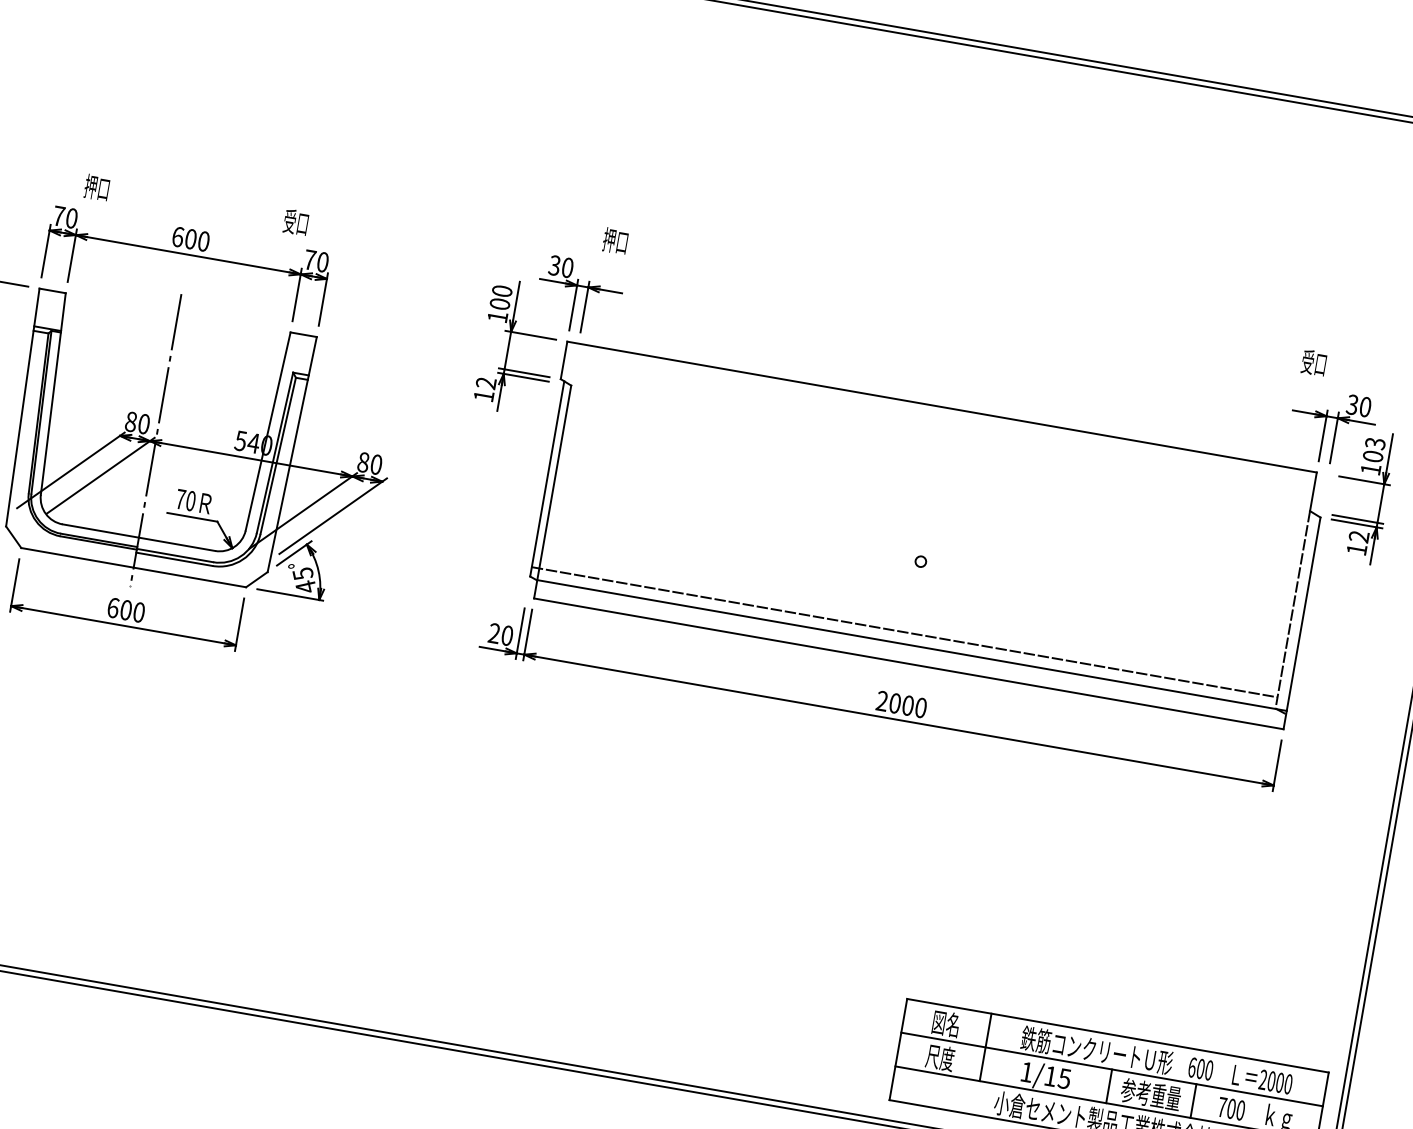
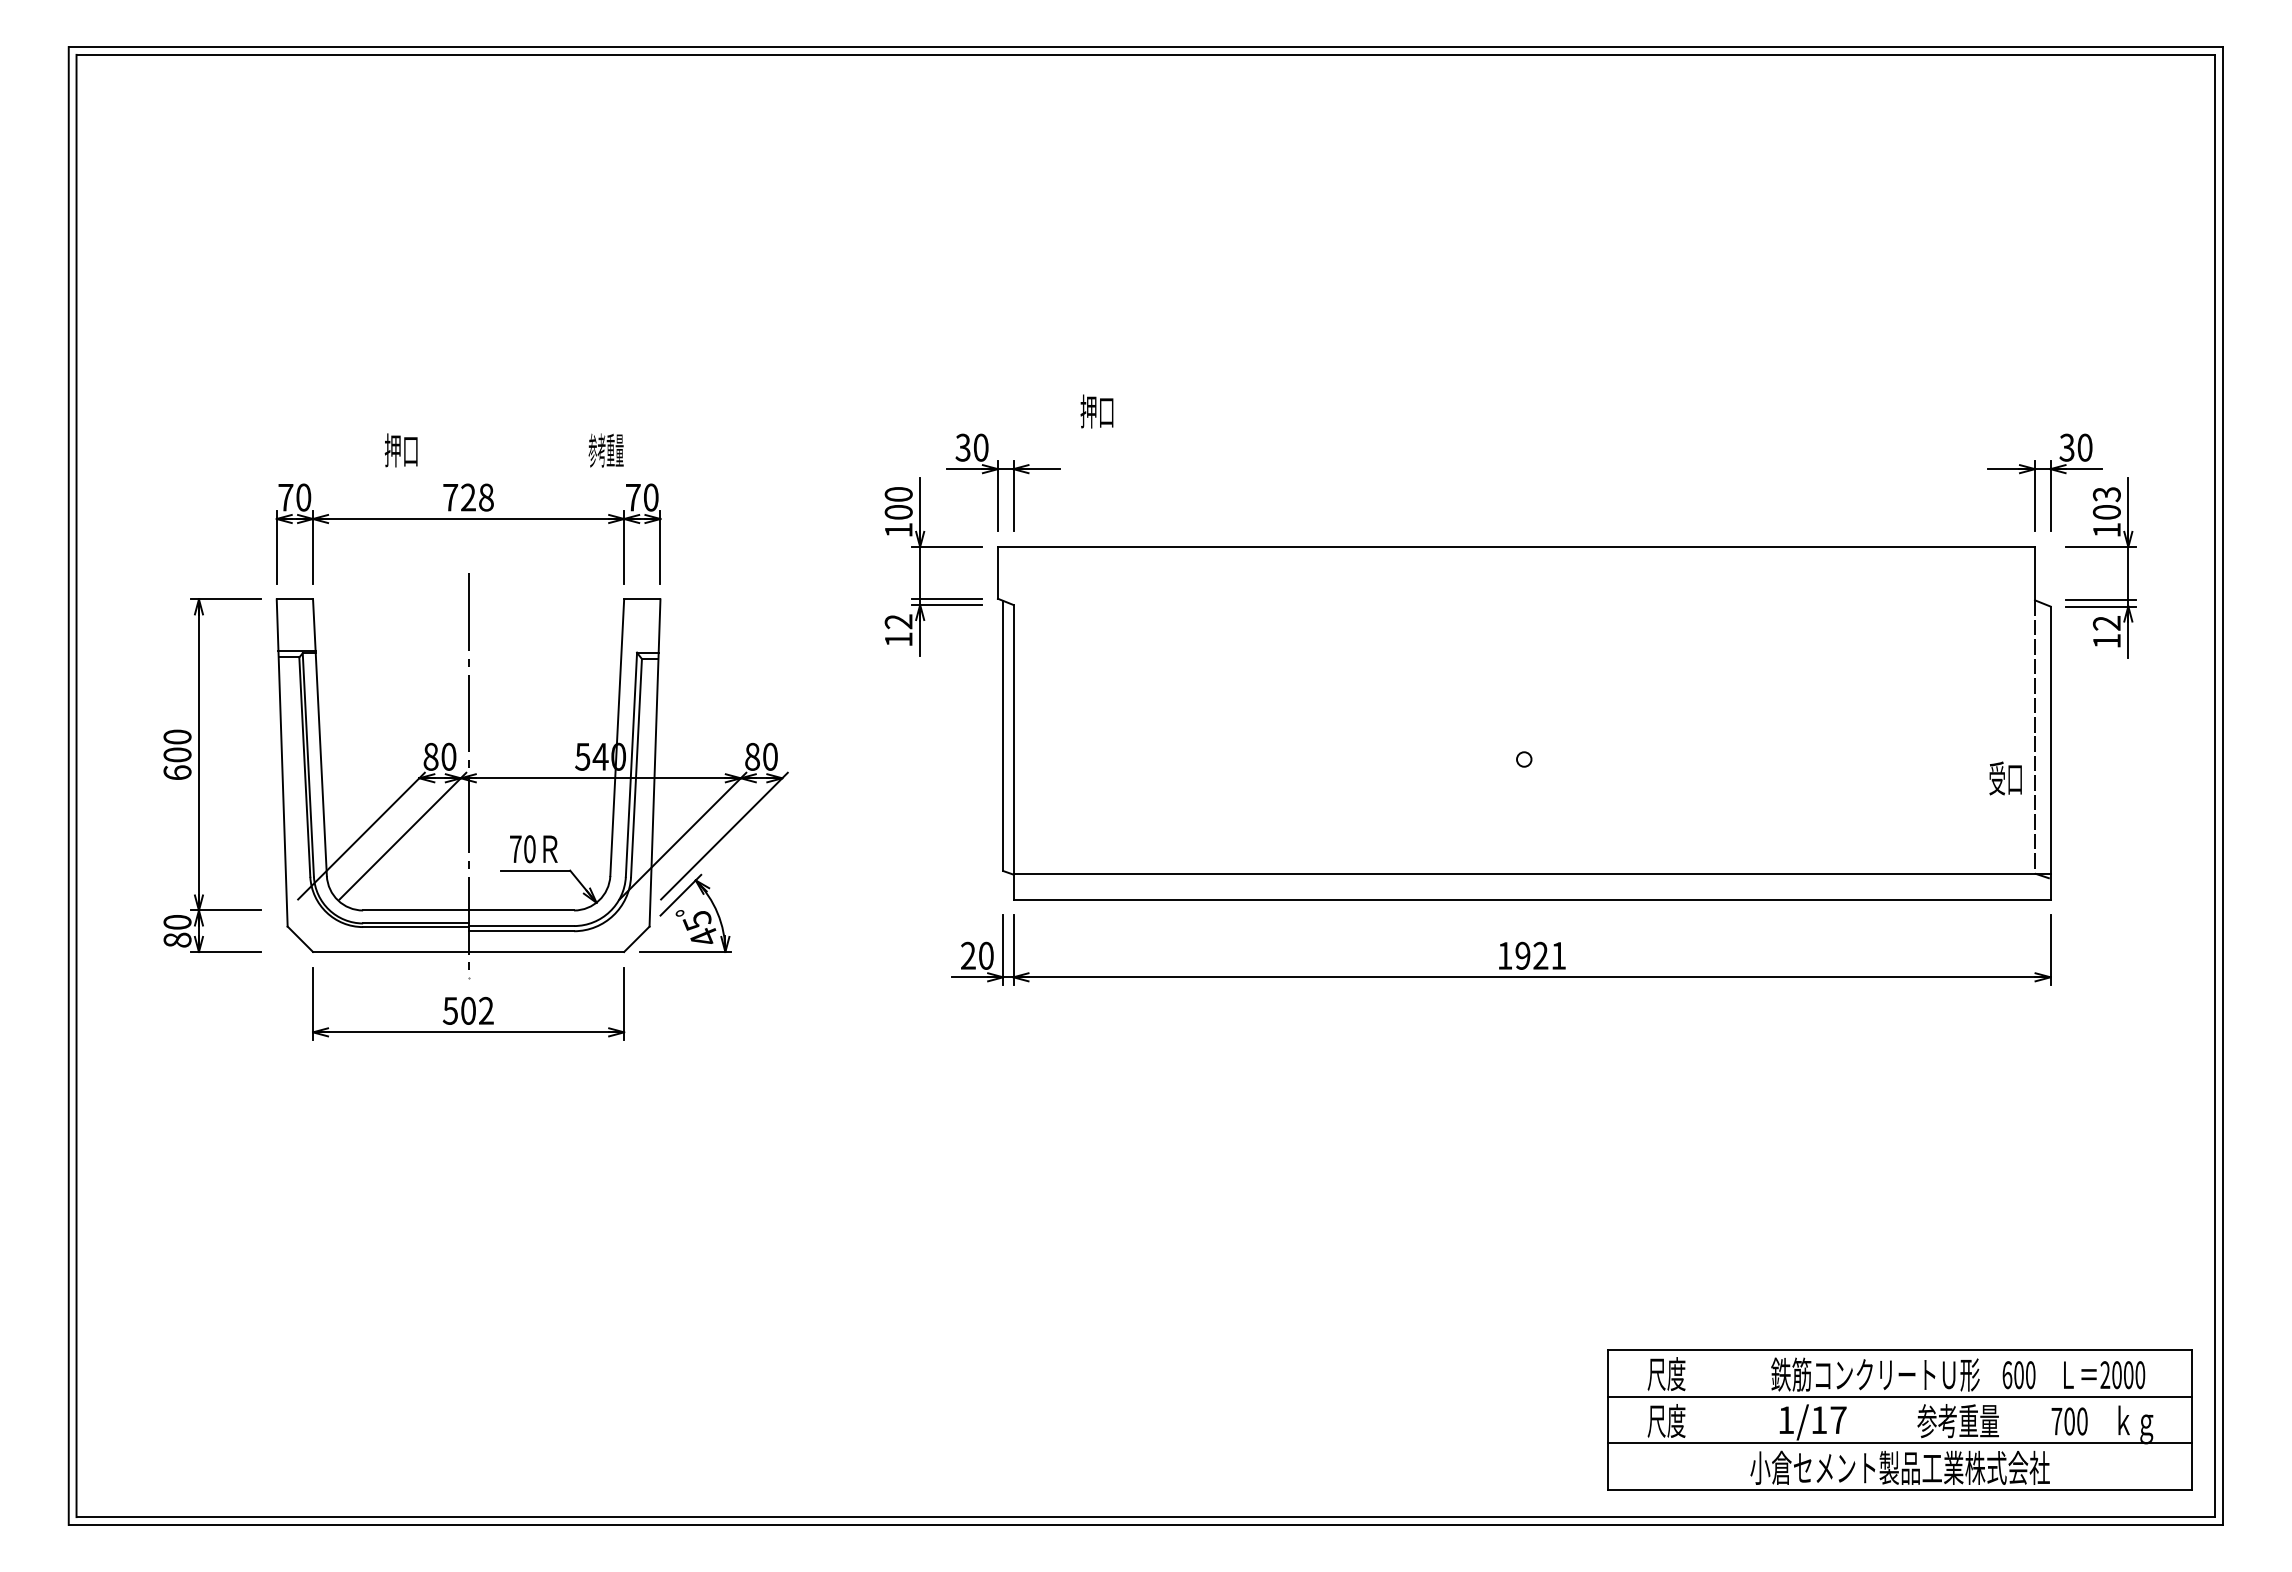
text: (96, 187) -> (400, 450), moved
text: (295, 222) -> (605, 450), 受口 -> 参考重量
text: (190, 239) -> (468, 497), 600 -> 728
text: (615, 240) -> (1096, 411), moved
text: (1313, 362) -> (2005, 778), moved
text: (125, 609) -> (467, 1010), 600 -> 502
line: (904, 632) -> (1519, 858), removed
text: (901, 704) -> (1531, 955), 2000 -> 1921
text: (946, 1024) -> (1666, 1374), 図名 -> 尺度
line: (985, 1047) -> (1725, 1396), removed
text: (1064, 1079) -> (1838, 1420), 1/15 -> 1/17
line: (1109, 1086) -> (1900, 1419), removed
line: (1193, 1100) -> (2016, 1419), removed

